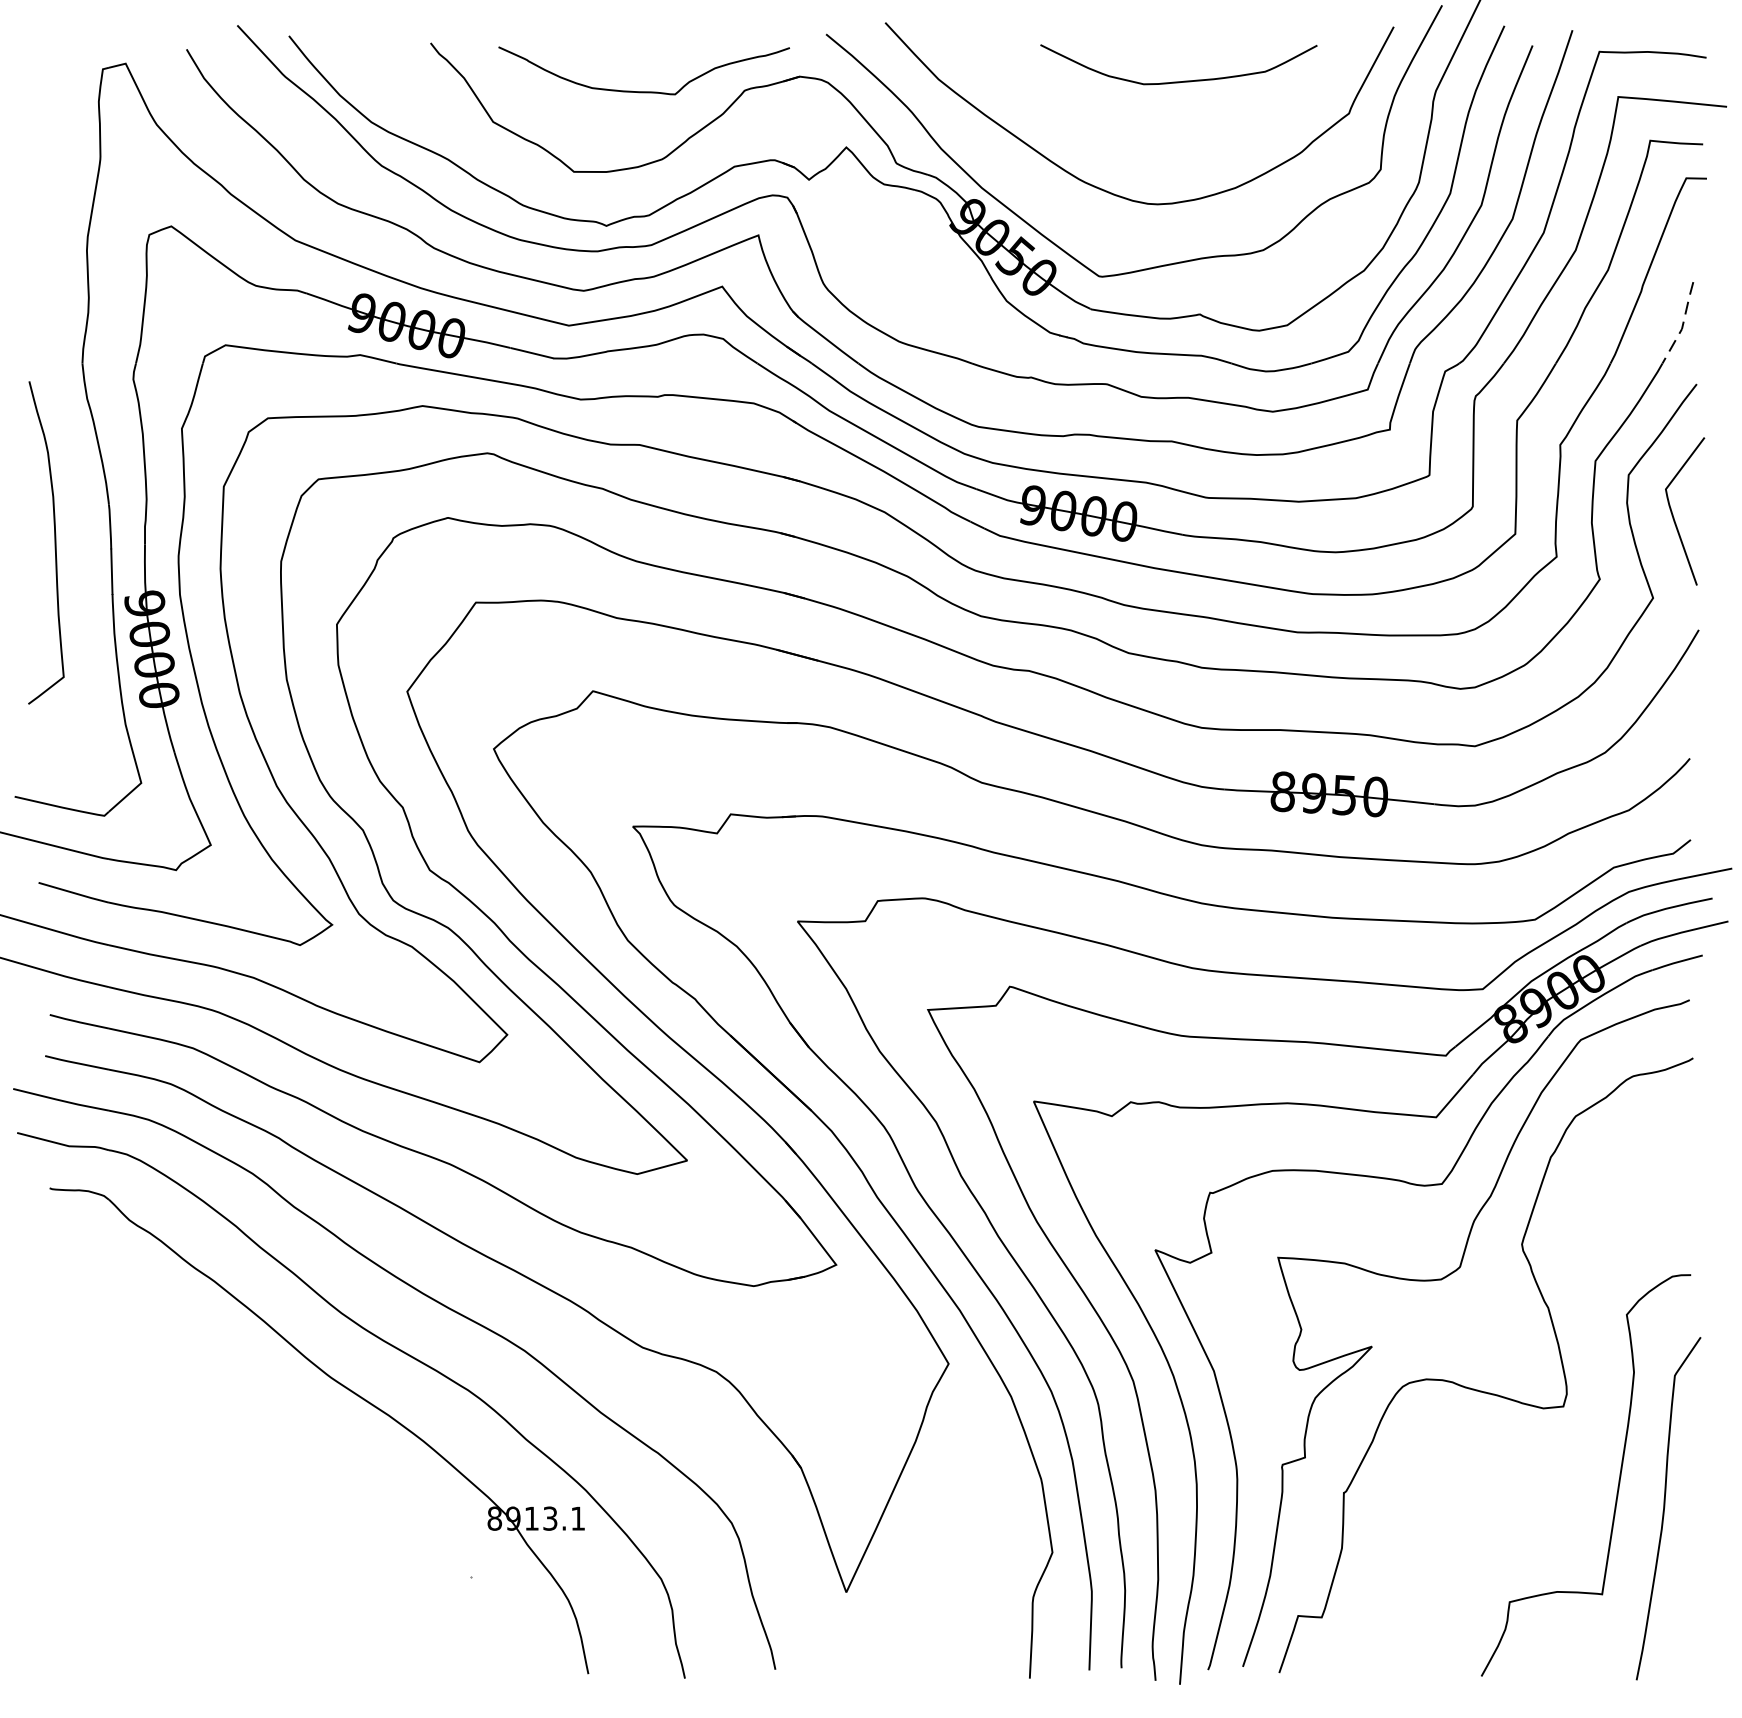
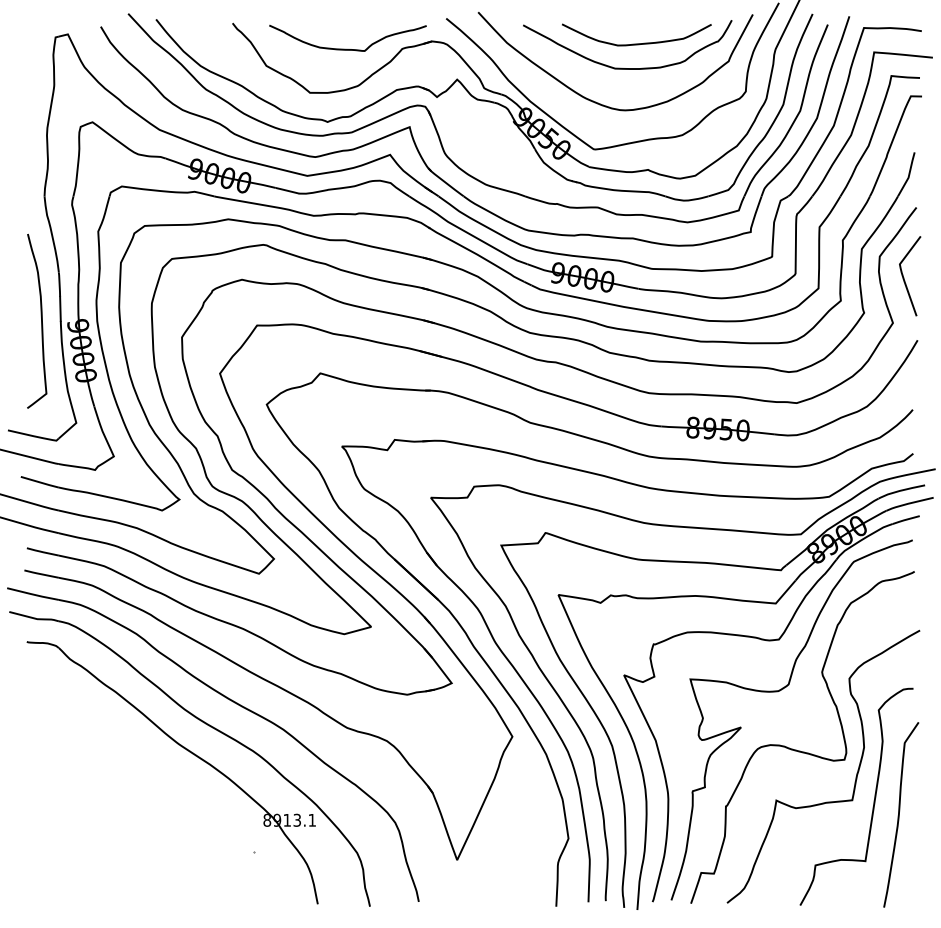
curve: (1150, 124) -> (621, 67), added
line: (1683, 324) -> (909, 175), dashed -> solid
curve: (54, 541) -> (41, 320), moved
curve: (1583, 1437) -> (855, 776), added

